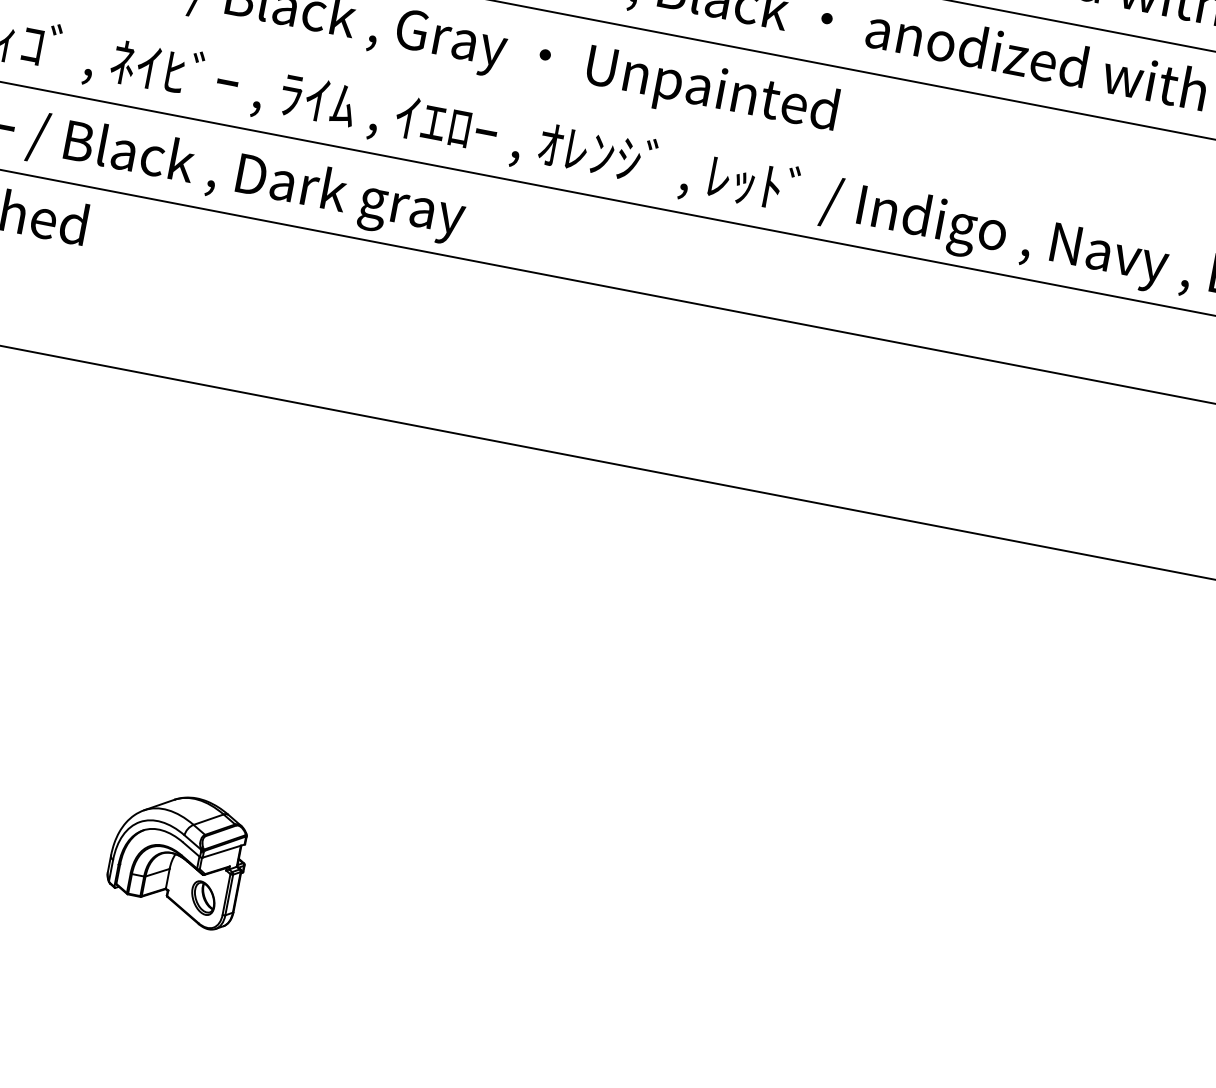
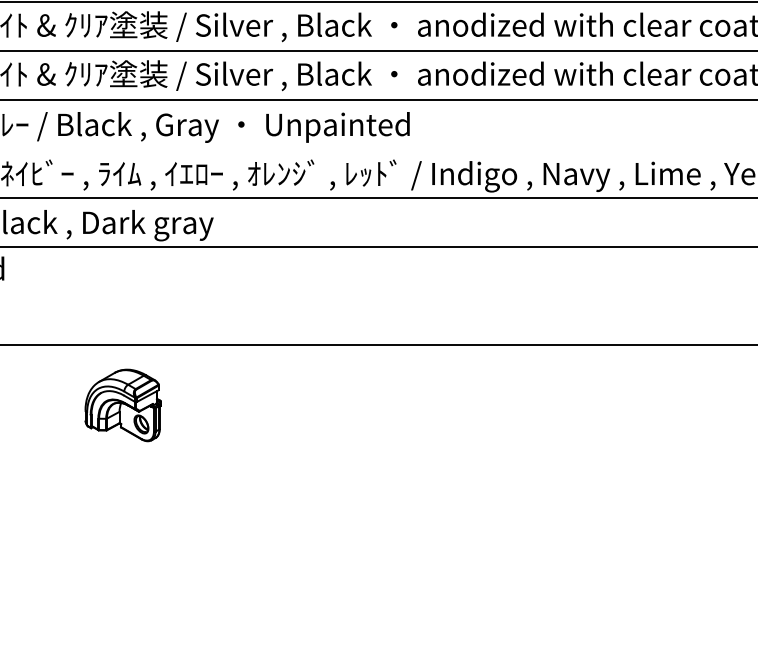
part: (176, 858) -> (122, 405), moved

